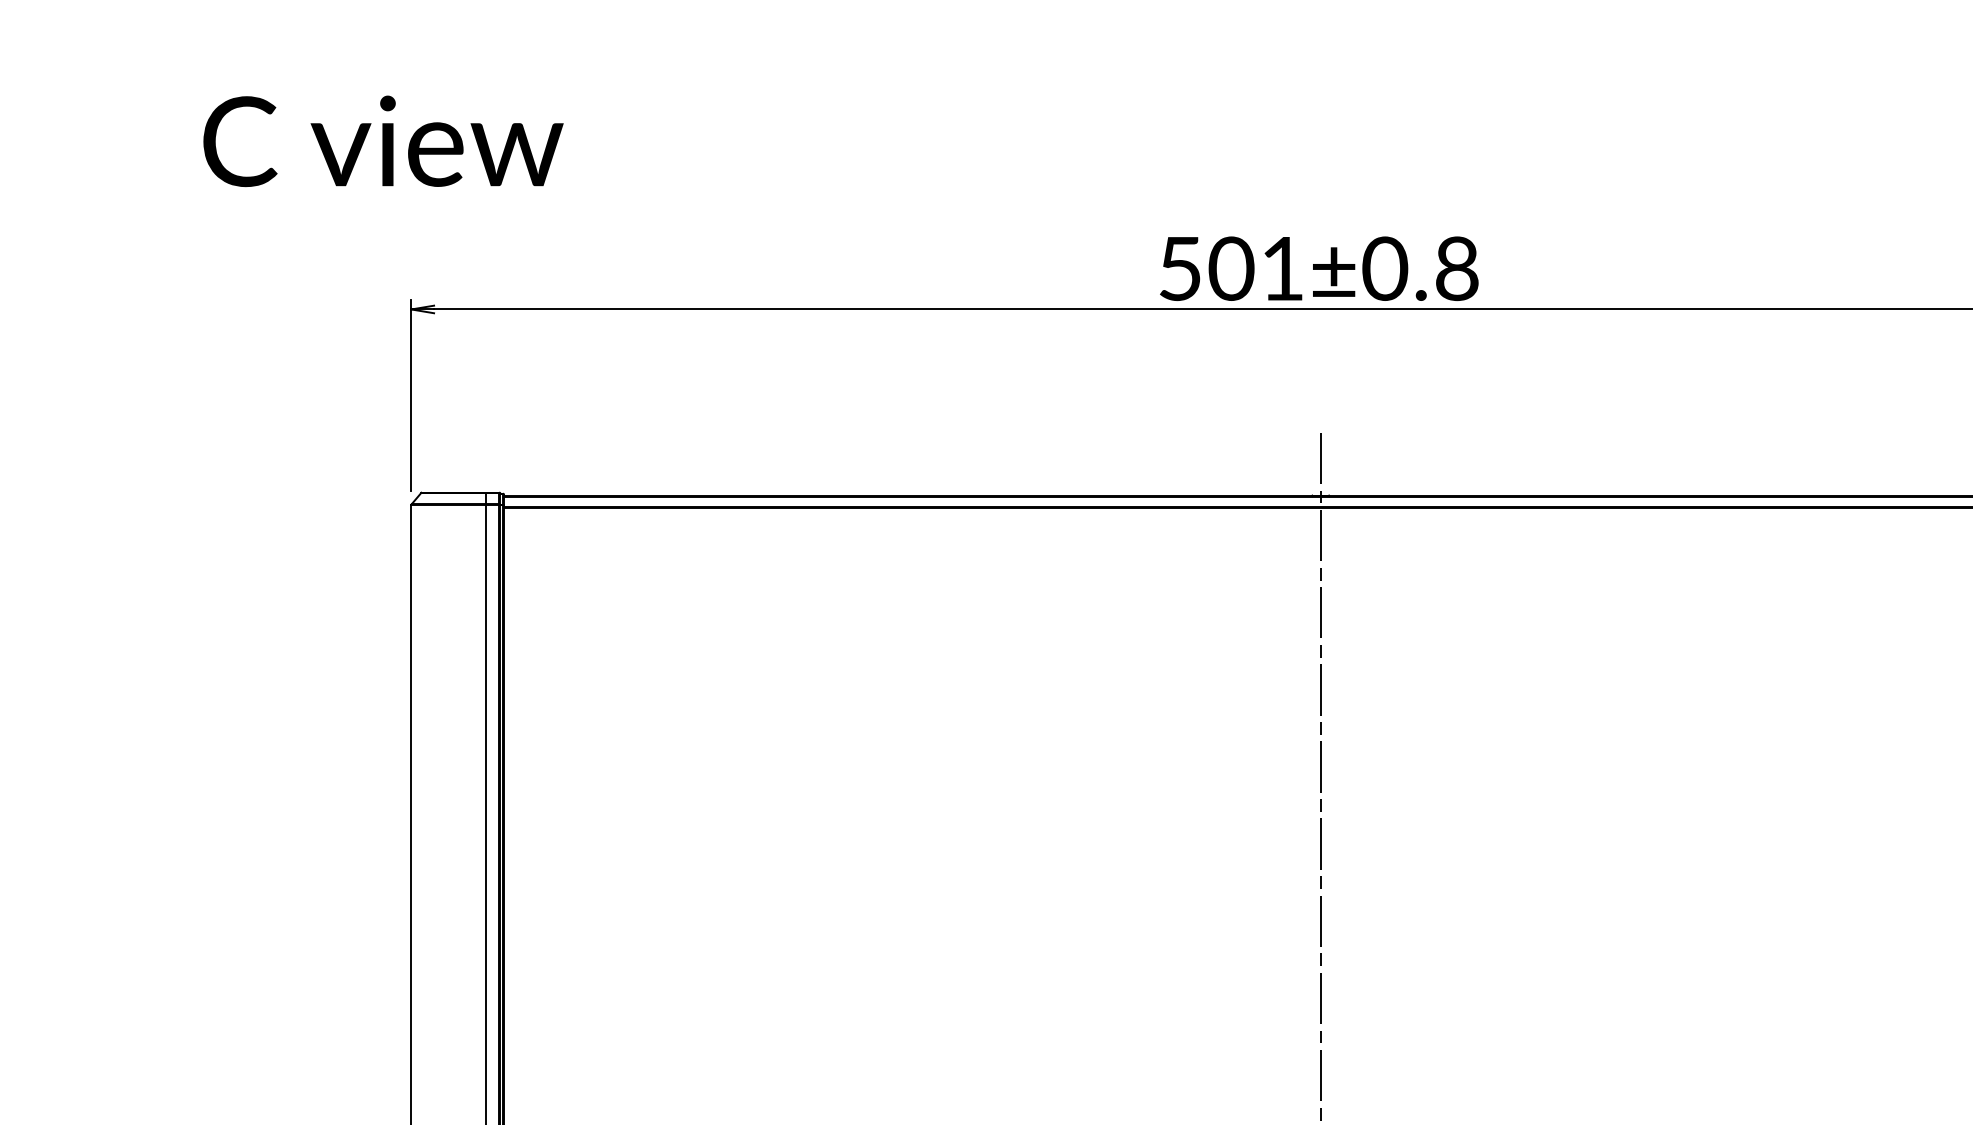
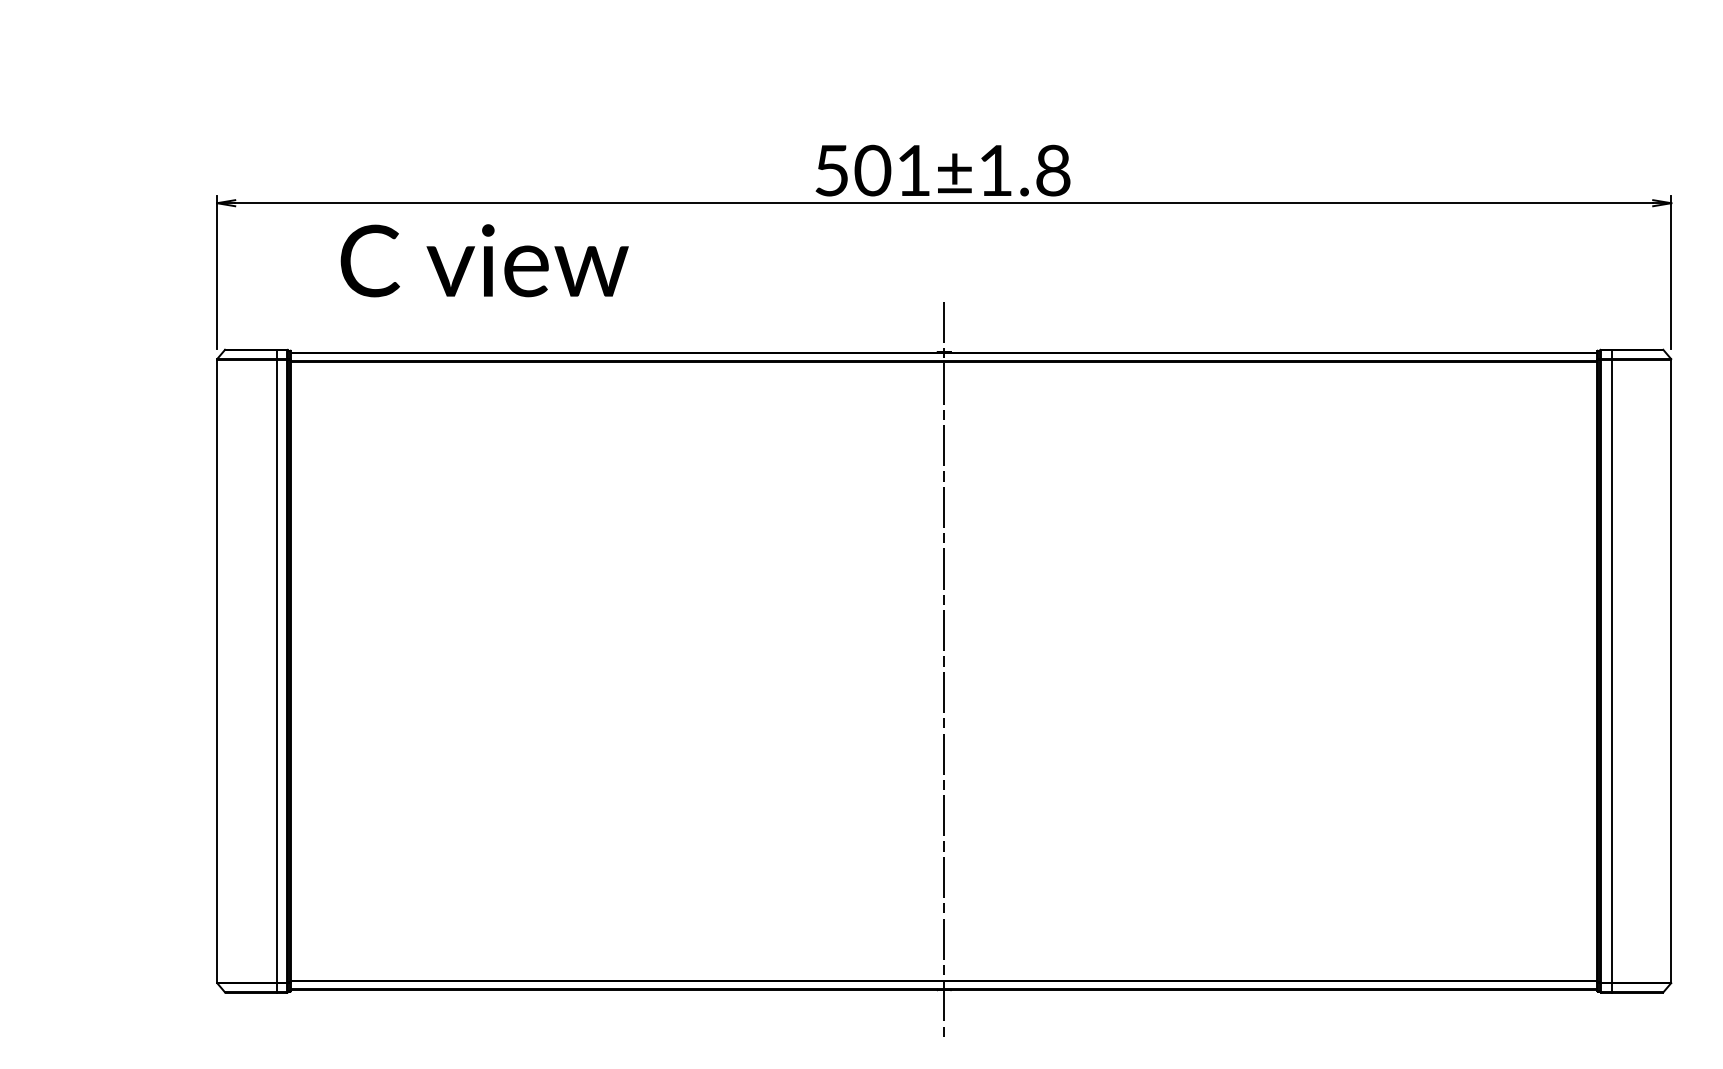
text: (383, 140) -> (484, 260), moved
text: (1384, 268) -> (995, 170), 501±0.8 -> 501±1.8

